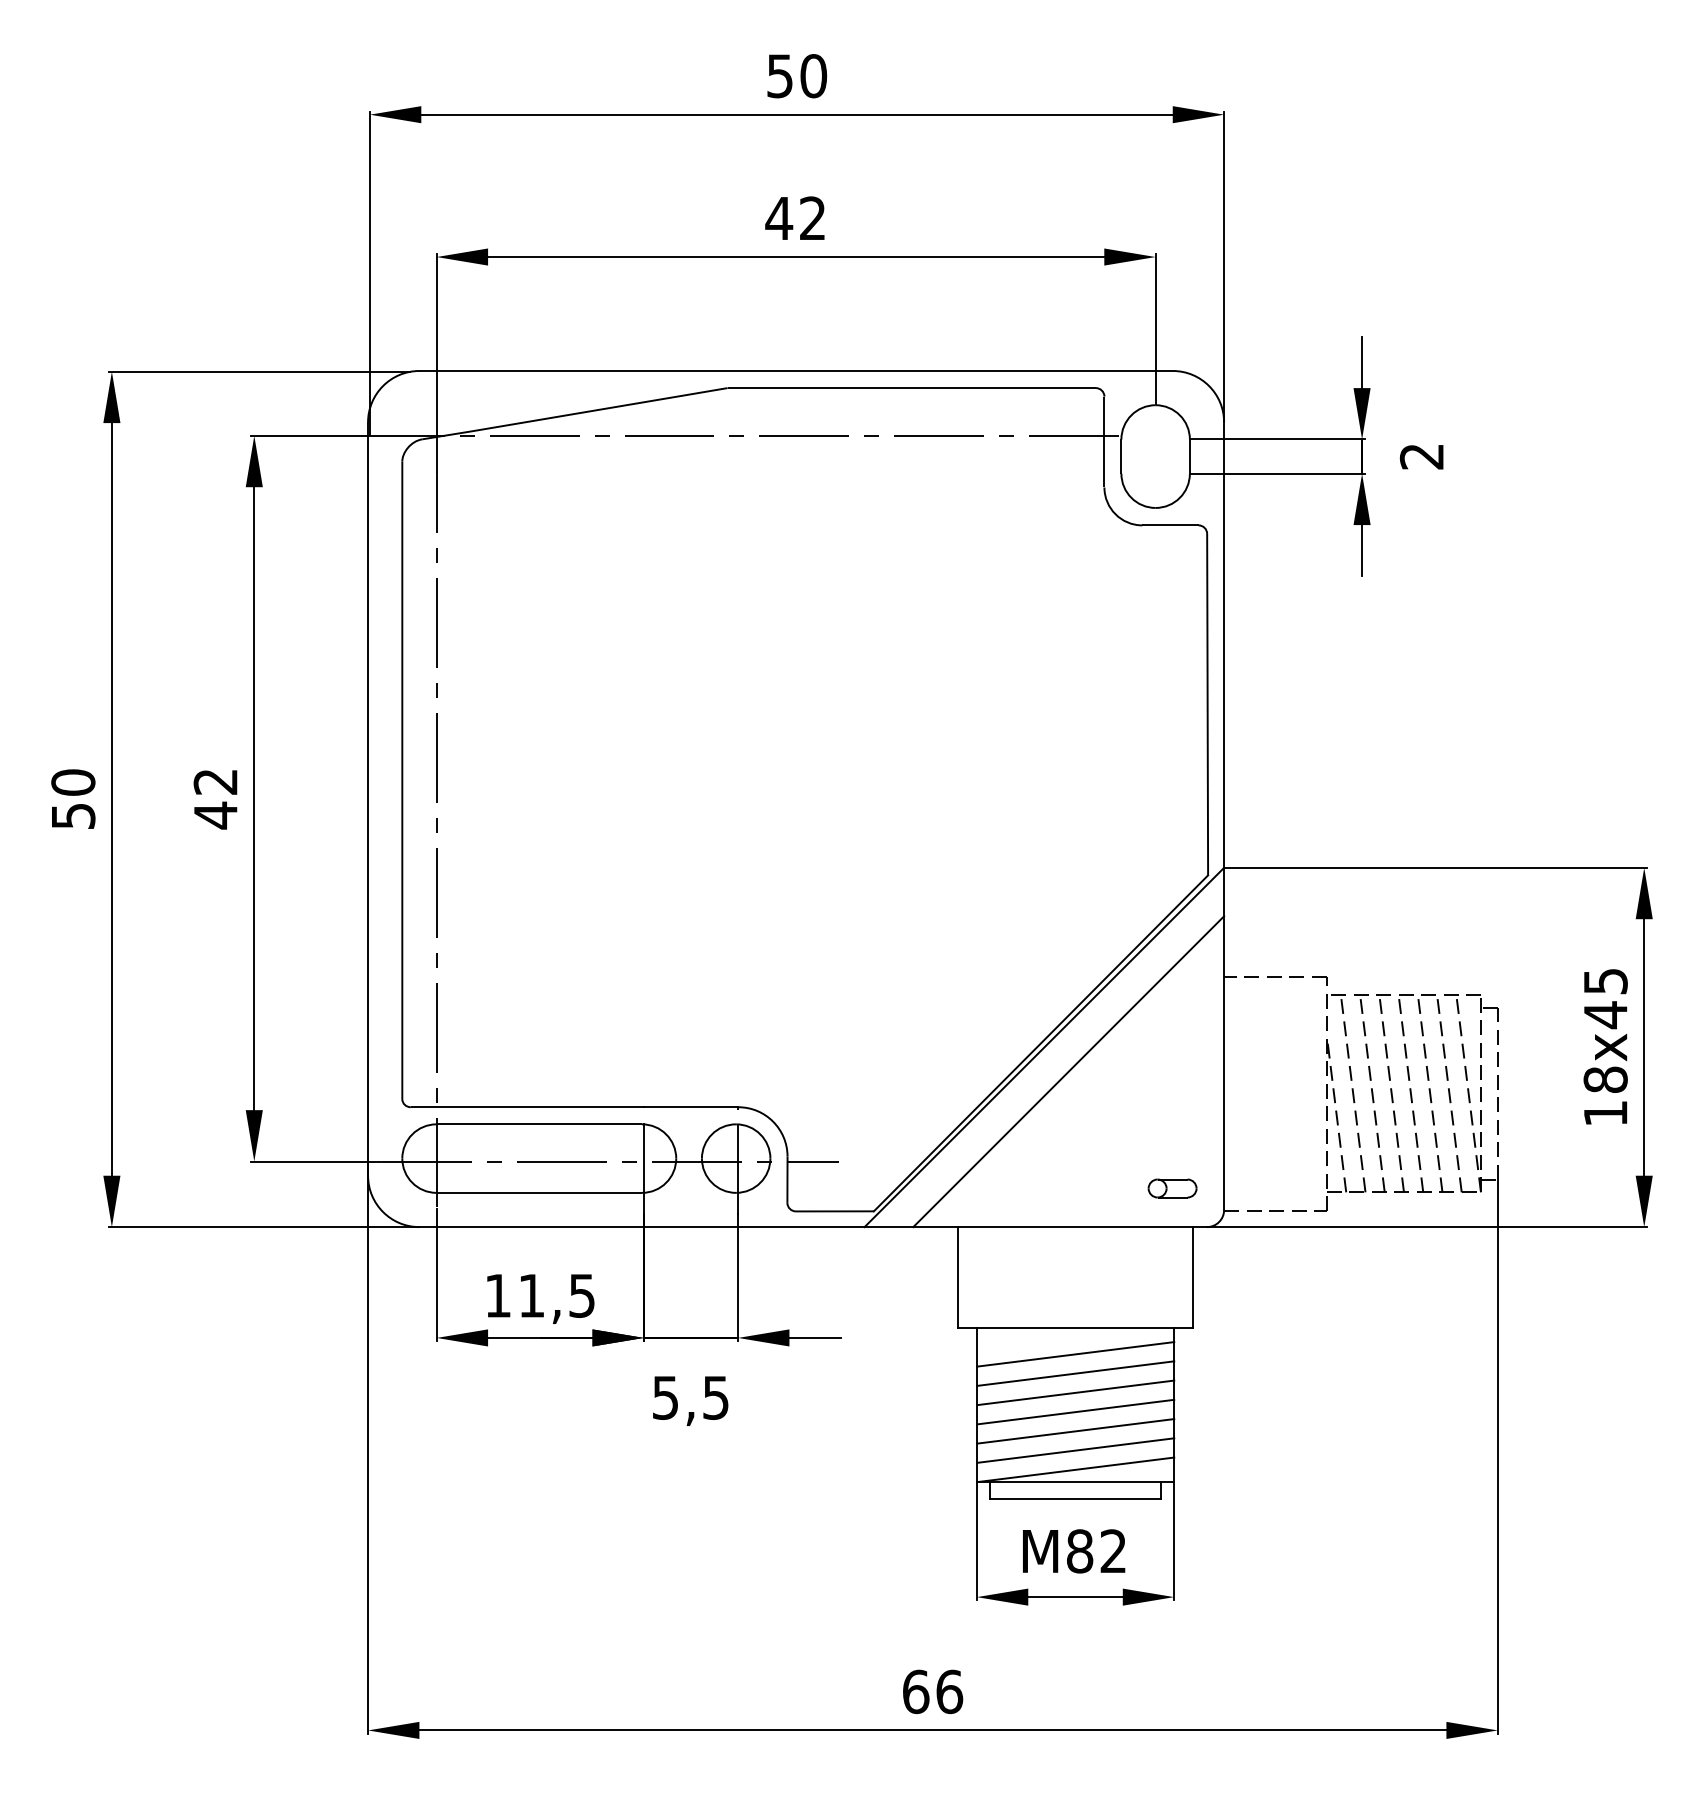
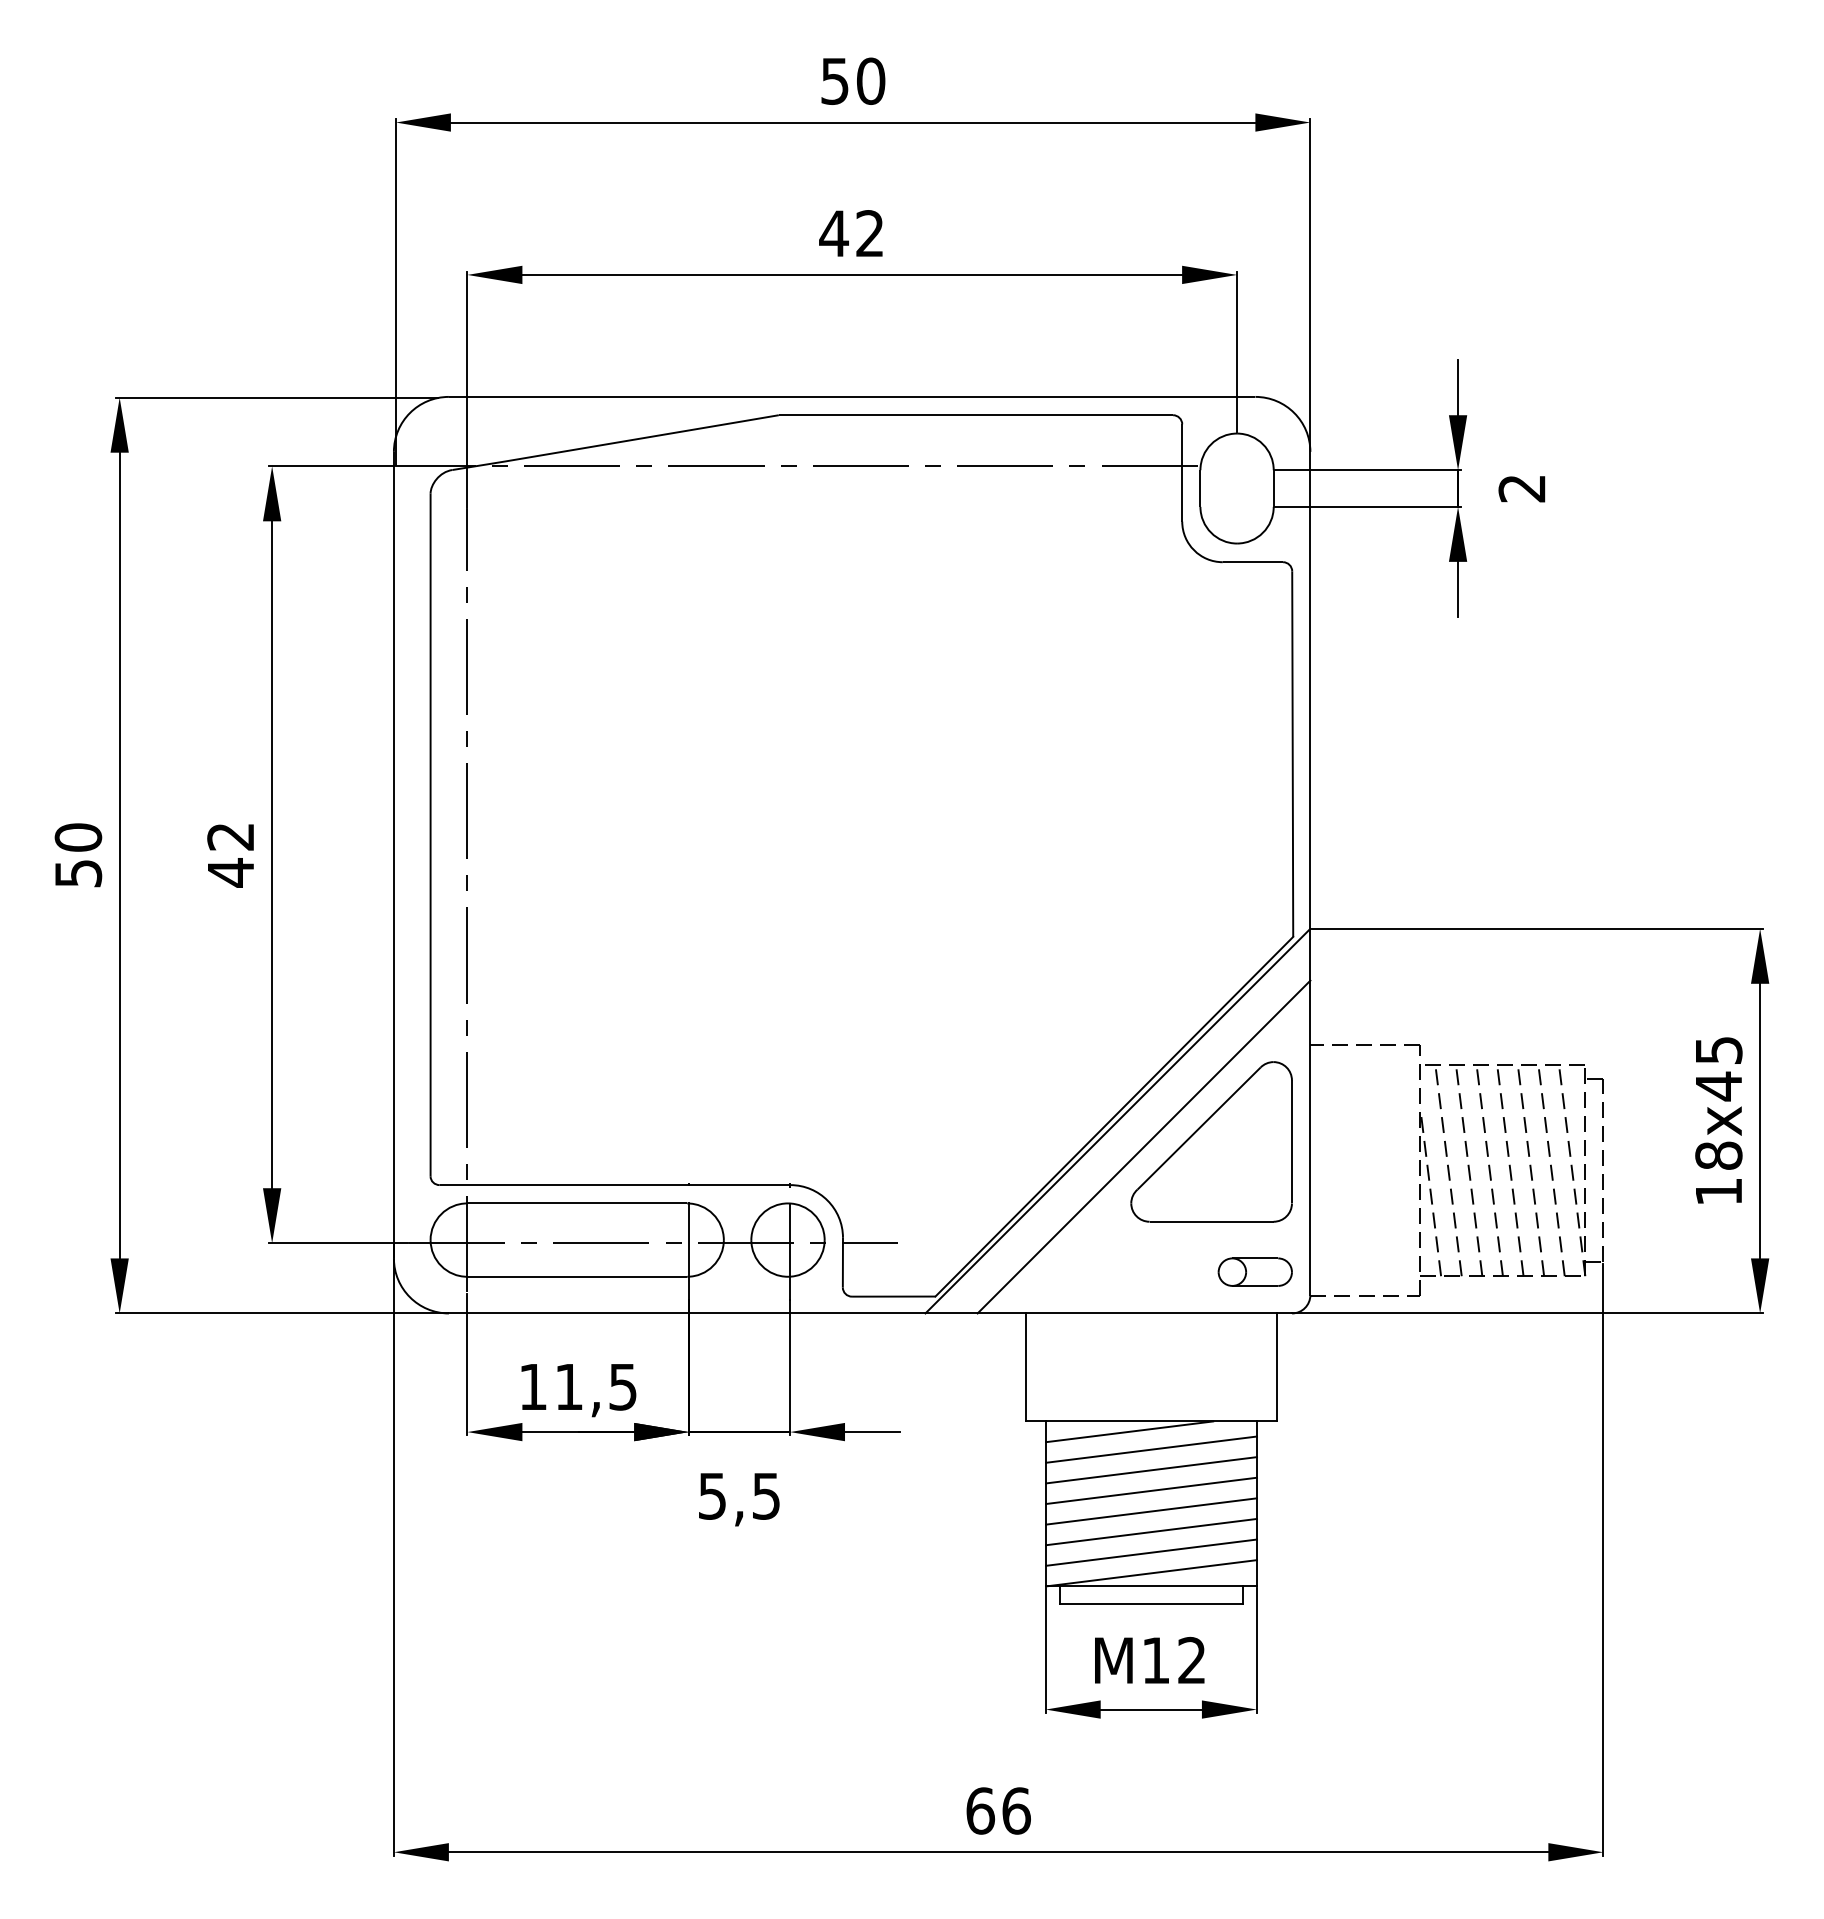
part: (1131, 1066) -> (1211, 1141), added
part: (1171, 1187) -> (1254, 1271), size x1.43
line: (1055, 1337) -> (1129, 1431), added
text: (1080, 1551) -> (1156, 1660), M82 -> M12

